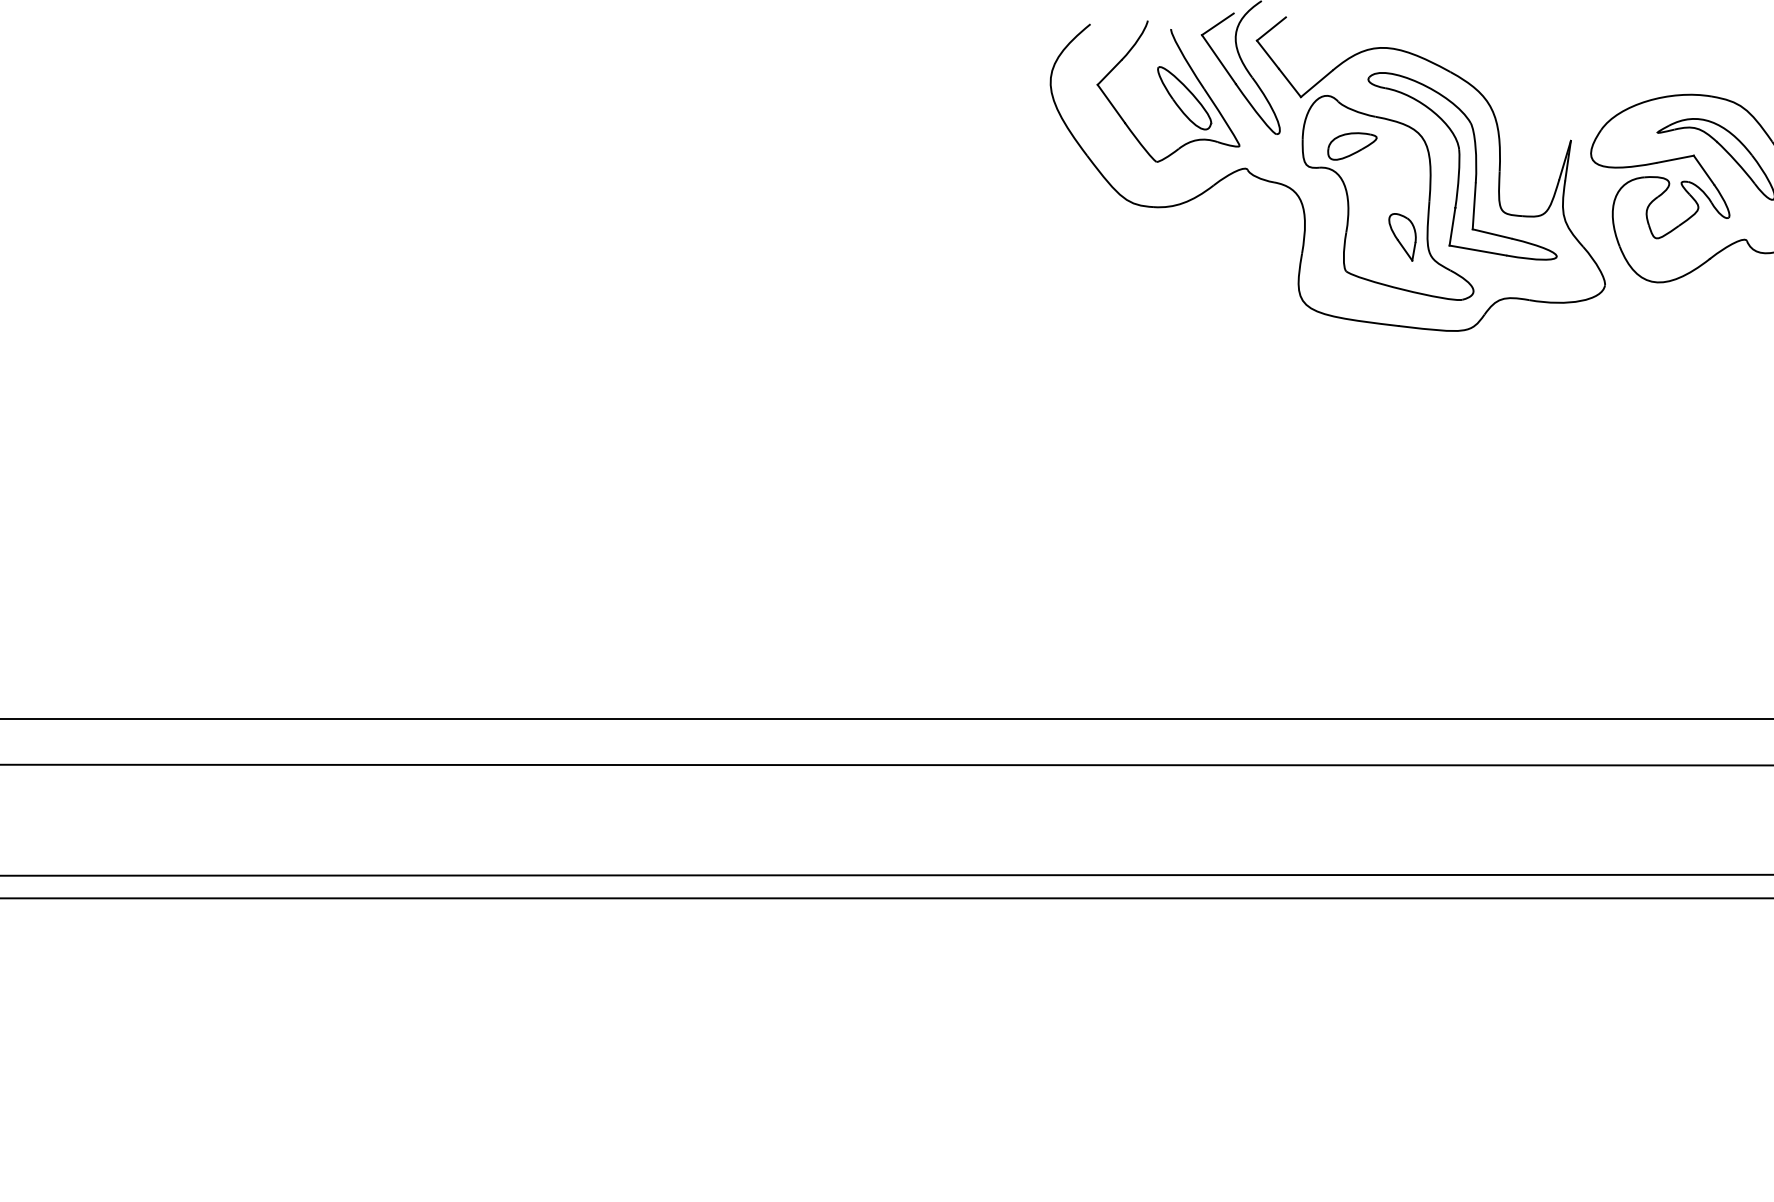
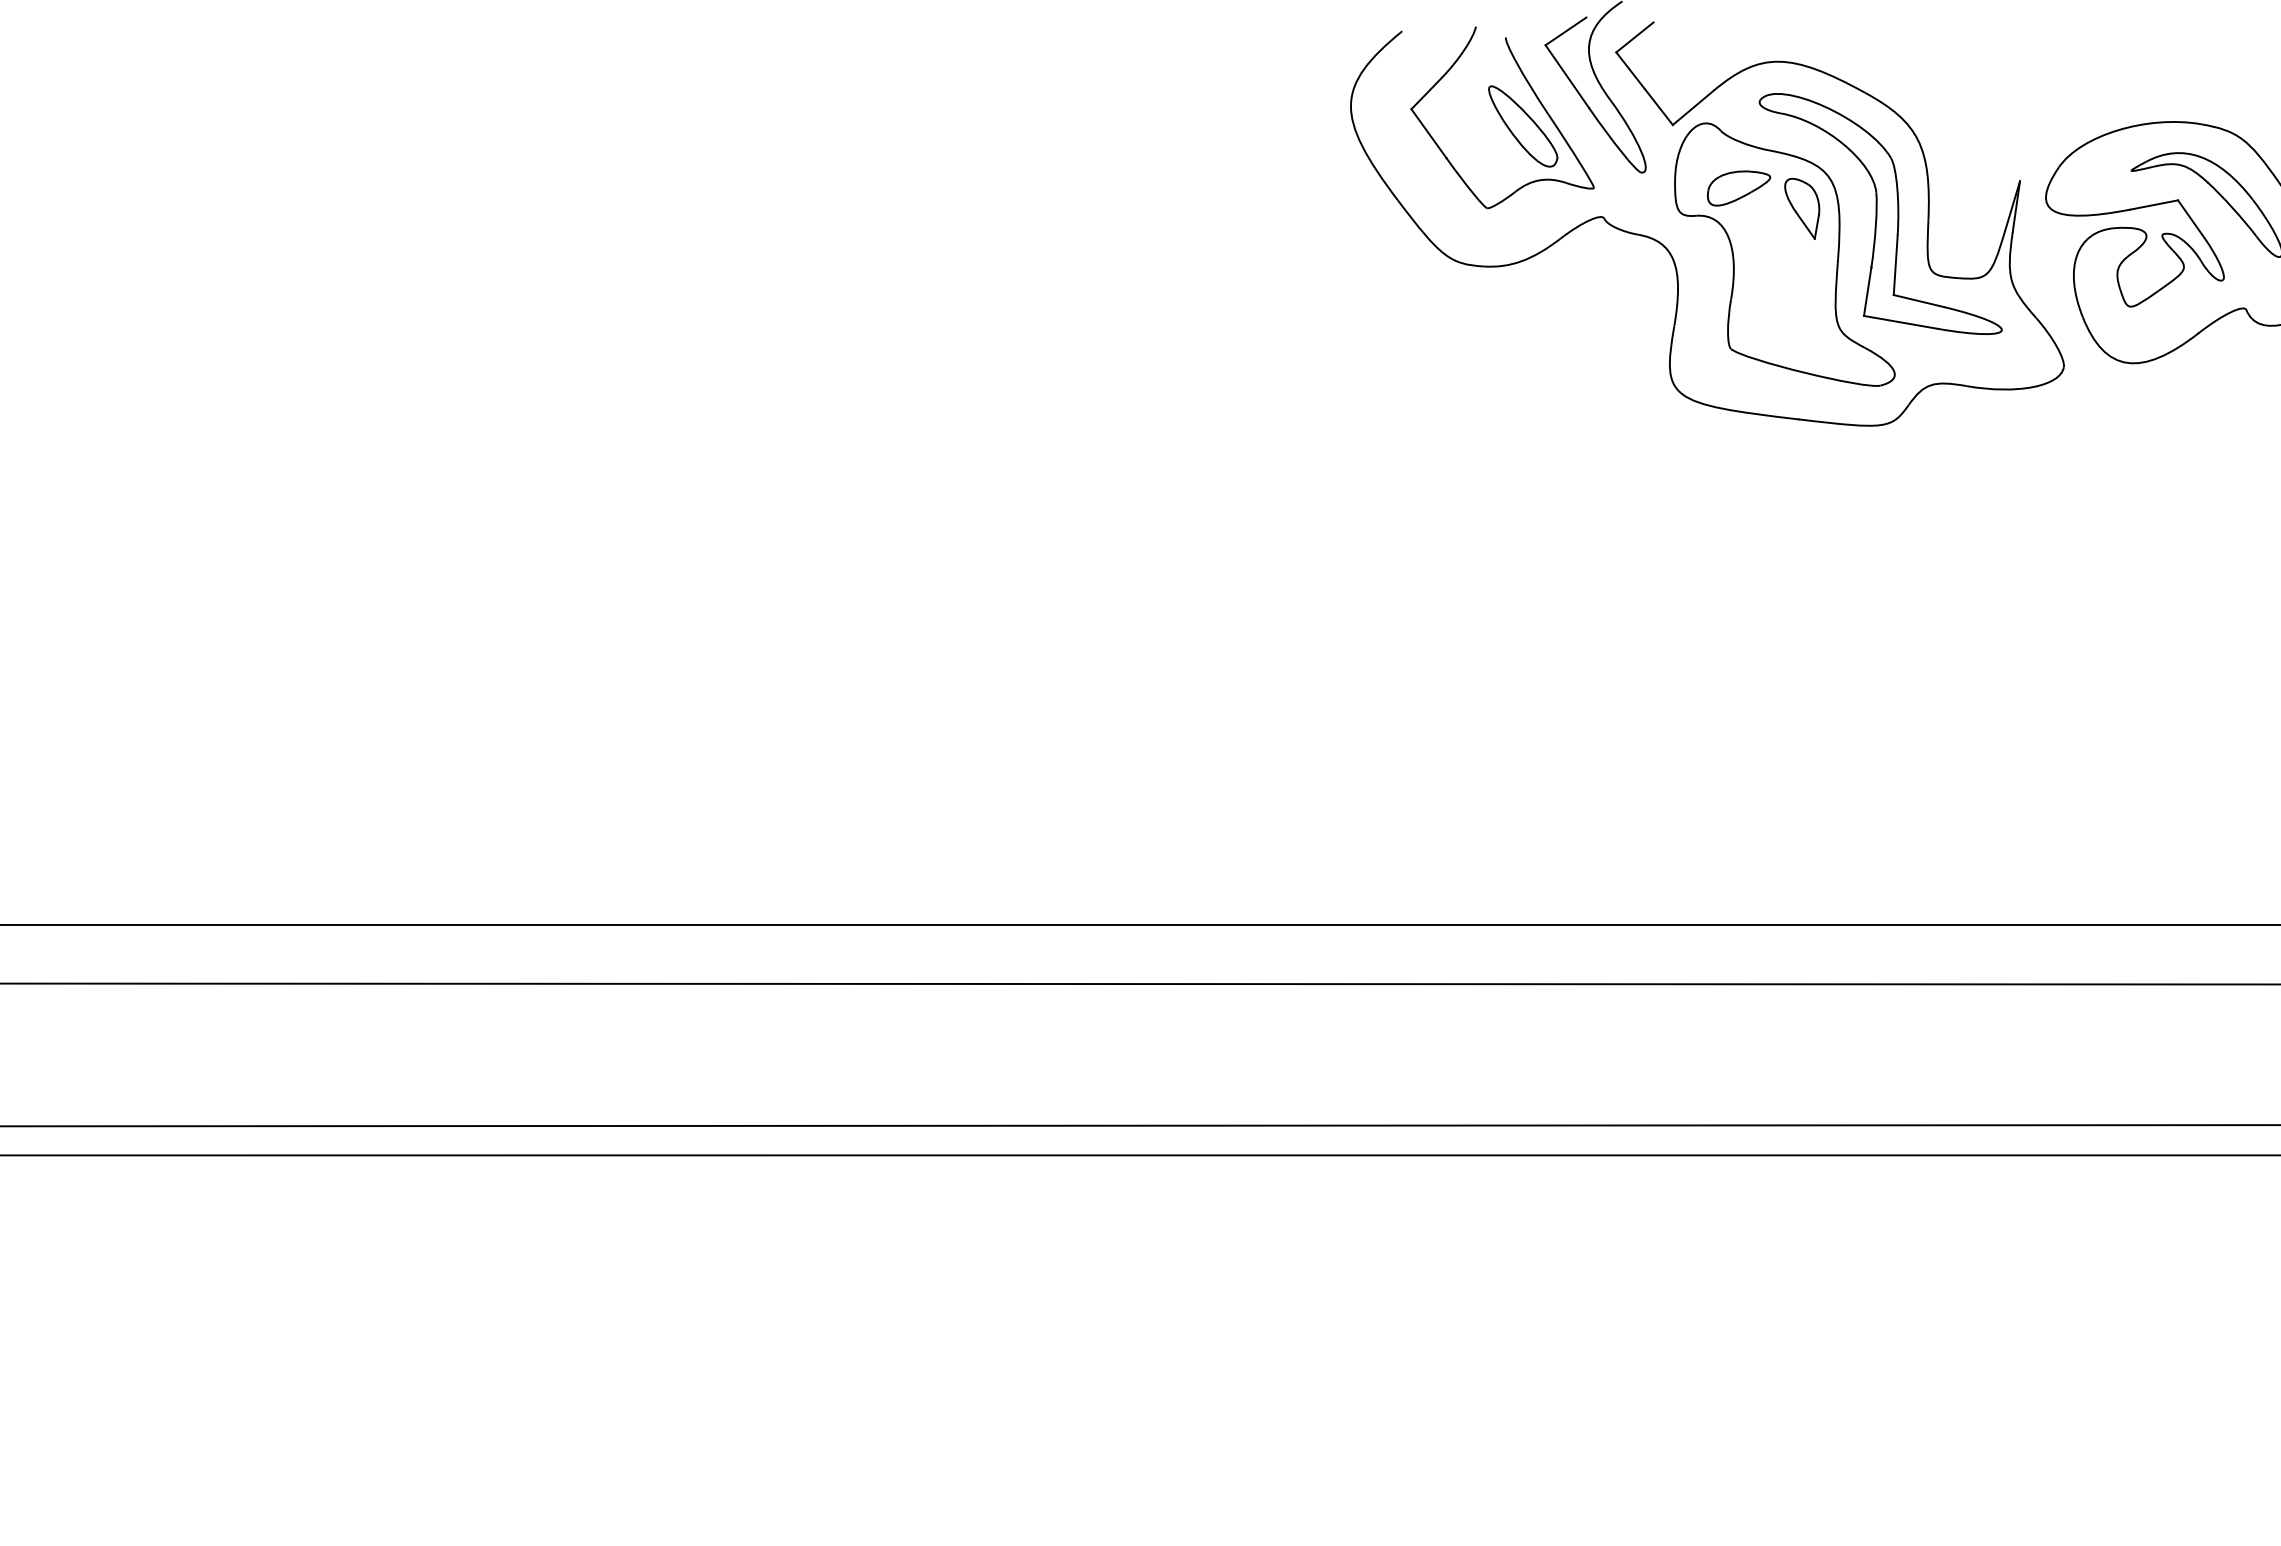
part: (1402, 237) -> (1802, 209), moved

